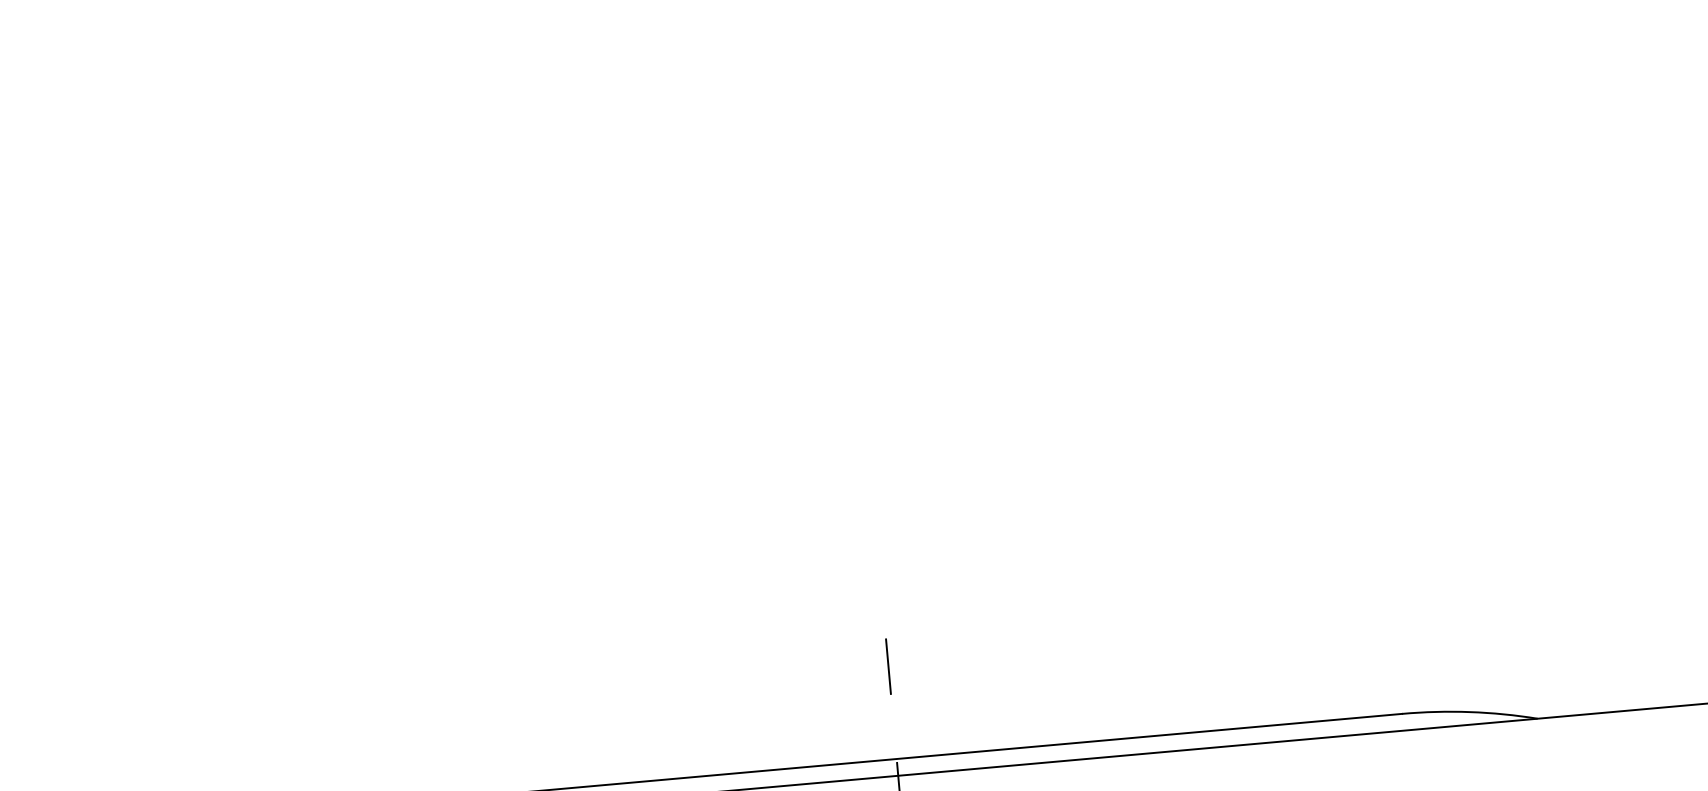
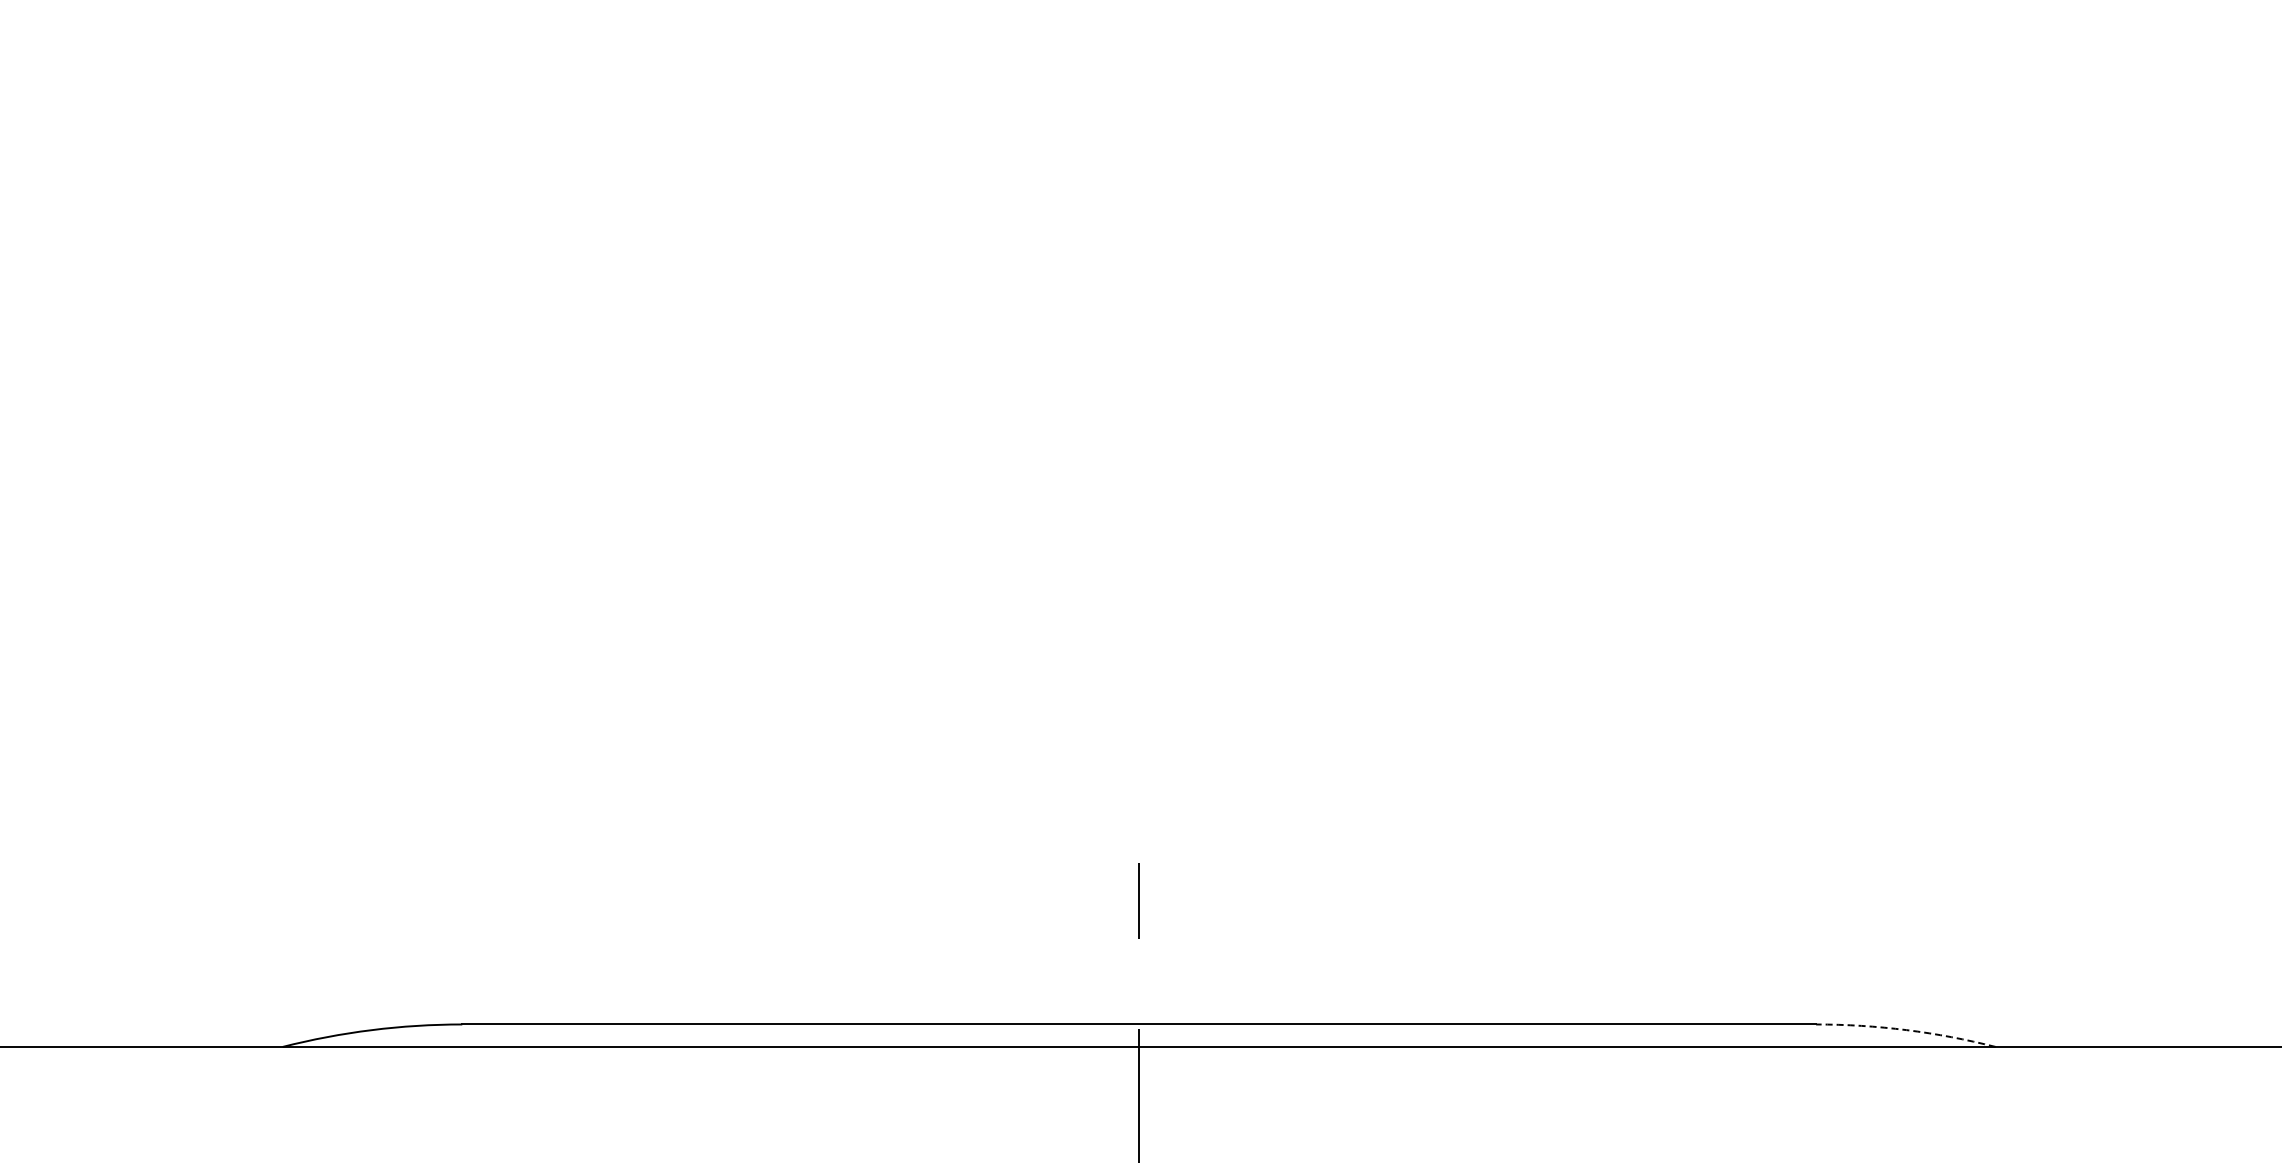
arc: (1469, 712) -> (1906, 1030), solid -> dashed

